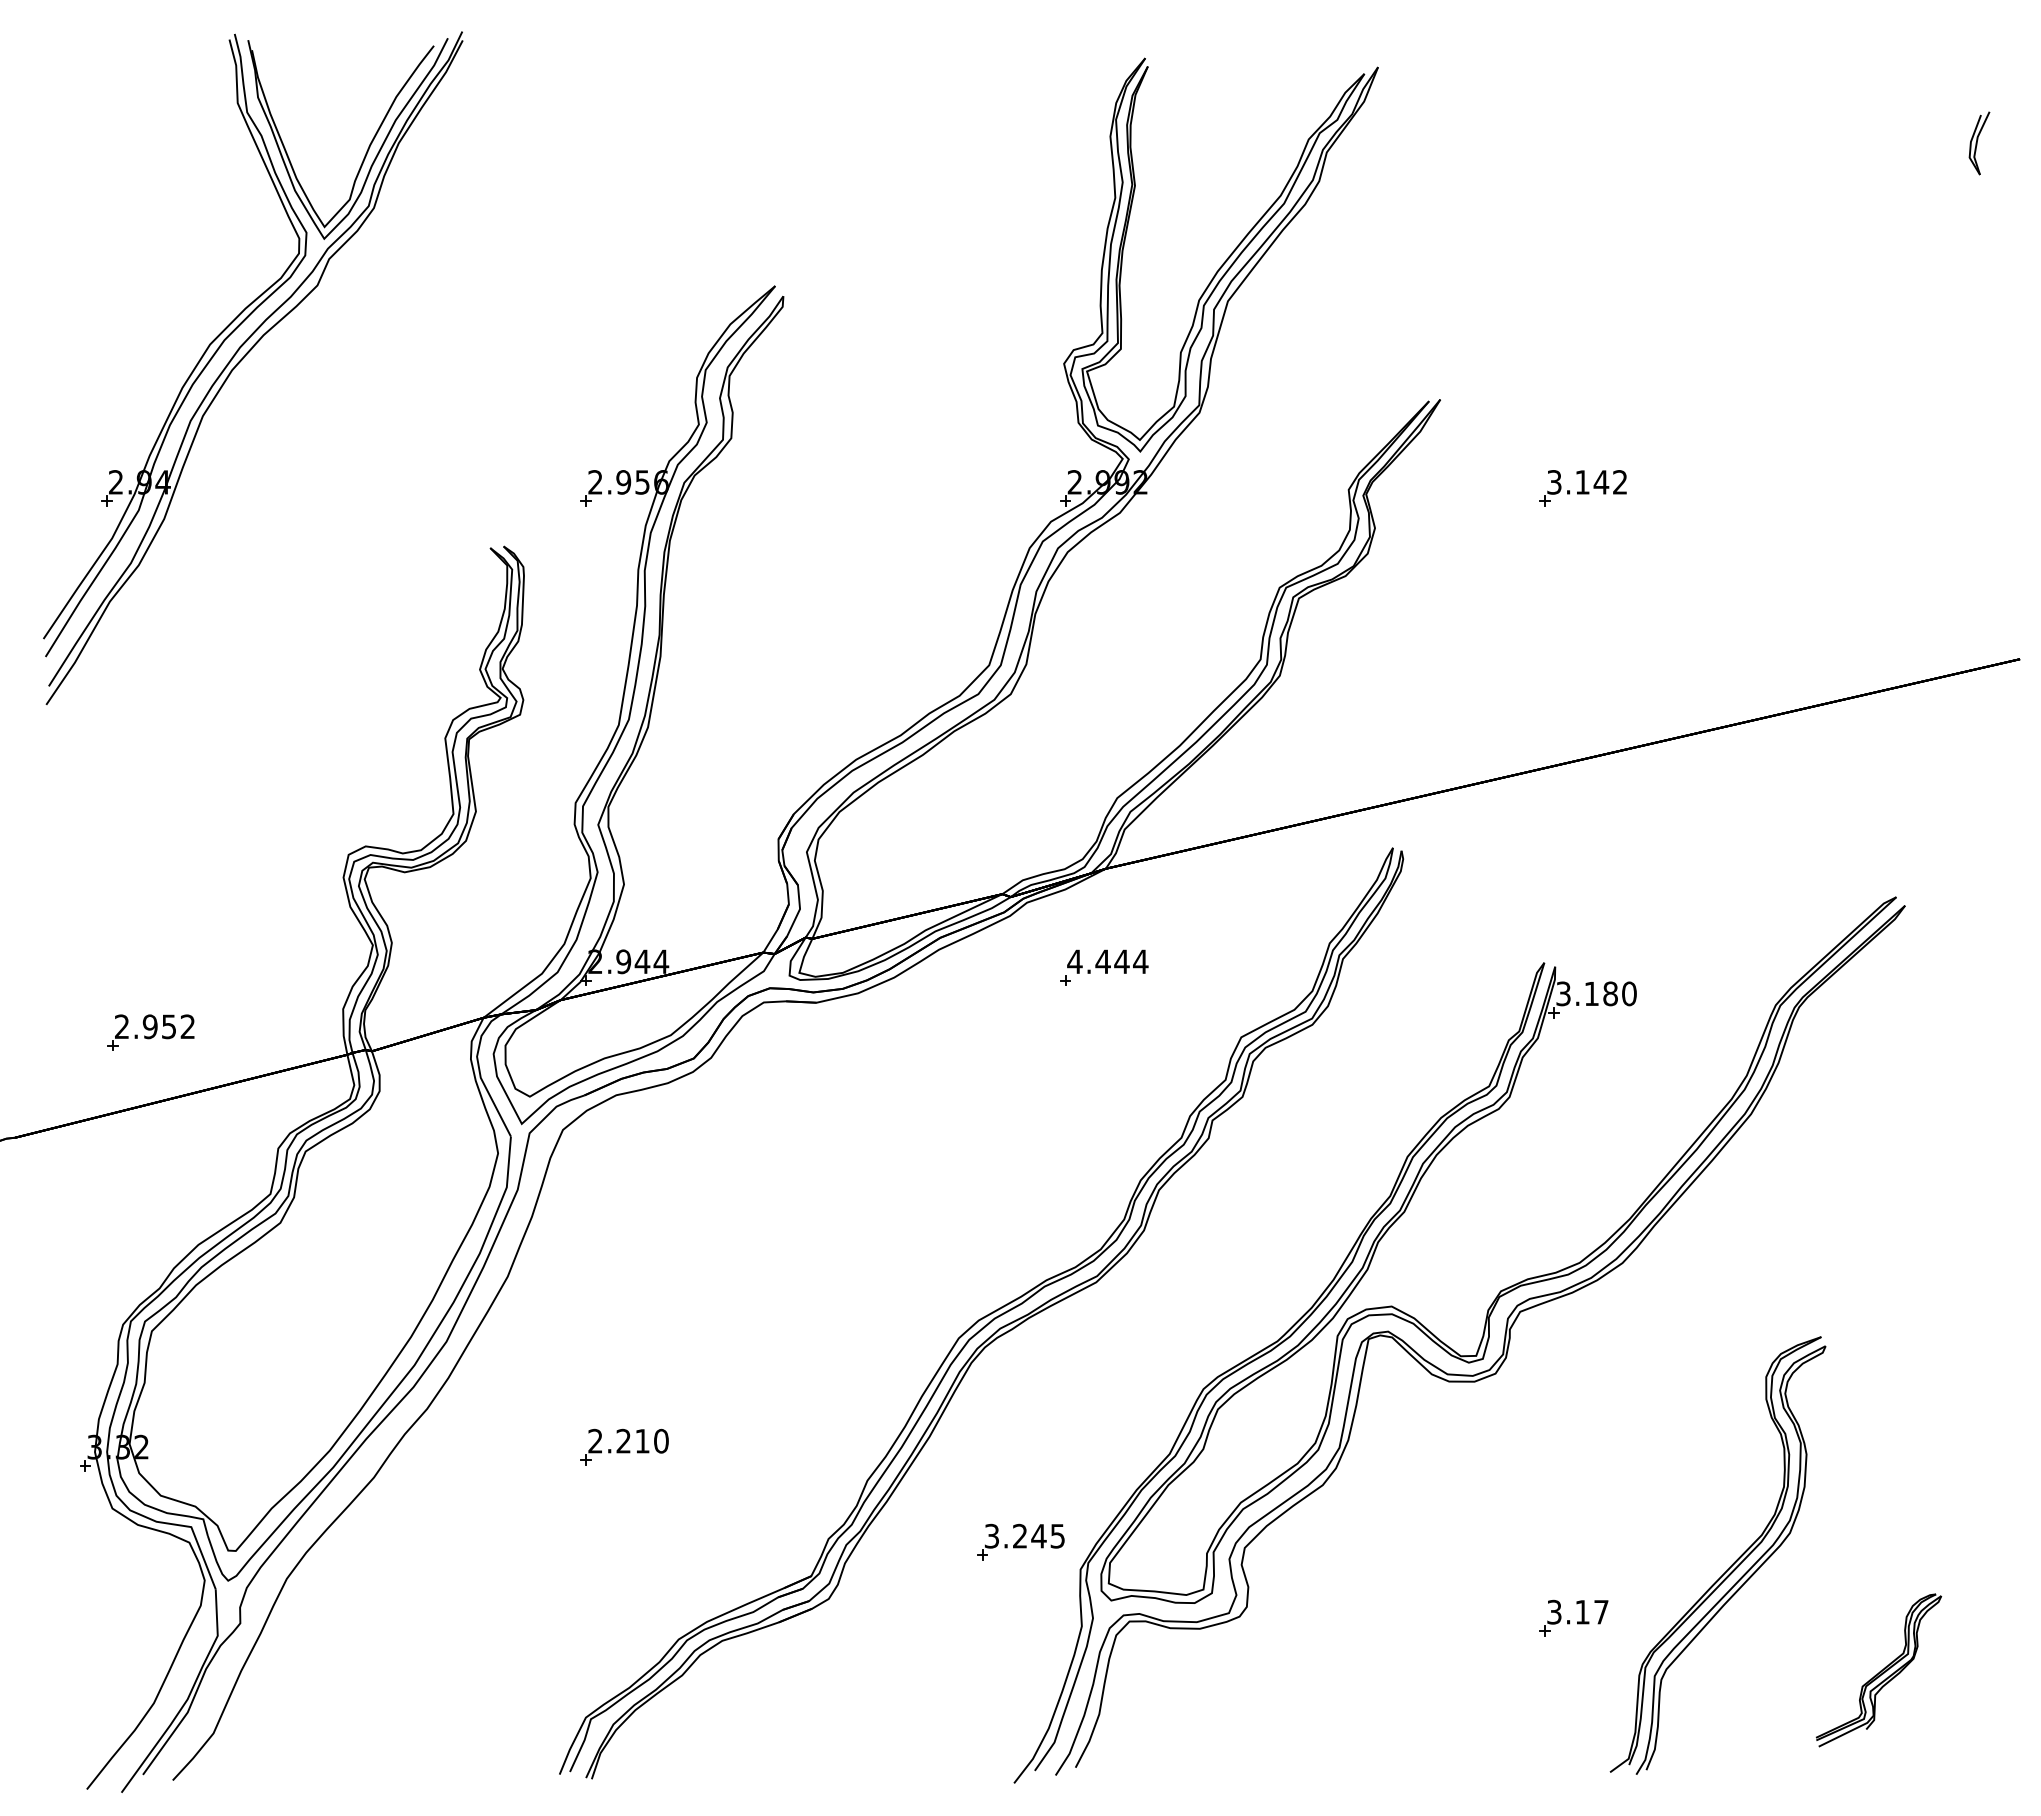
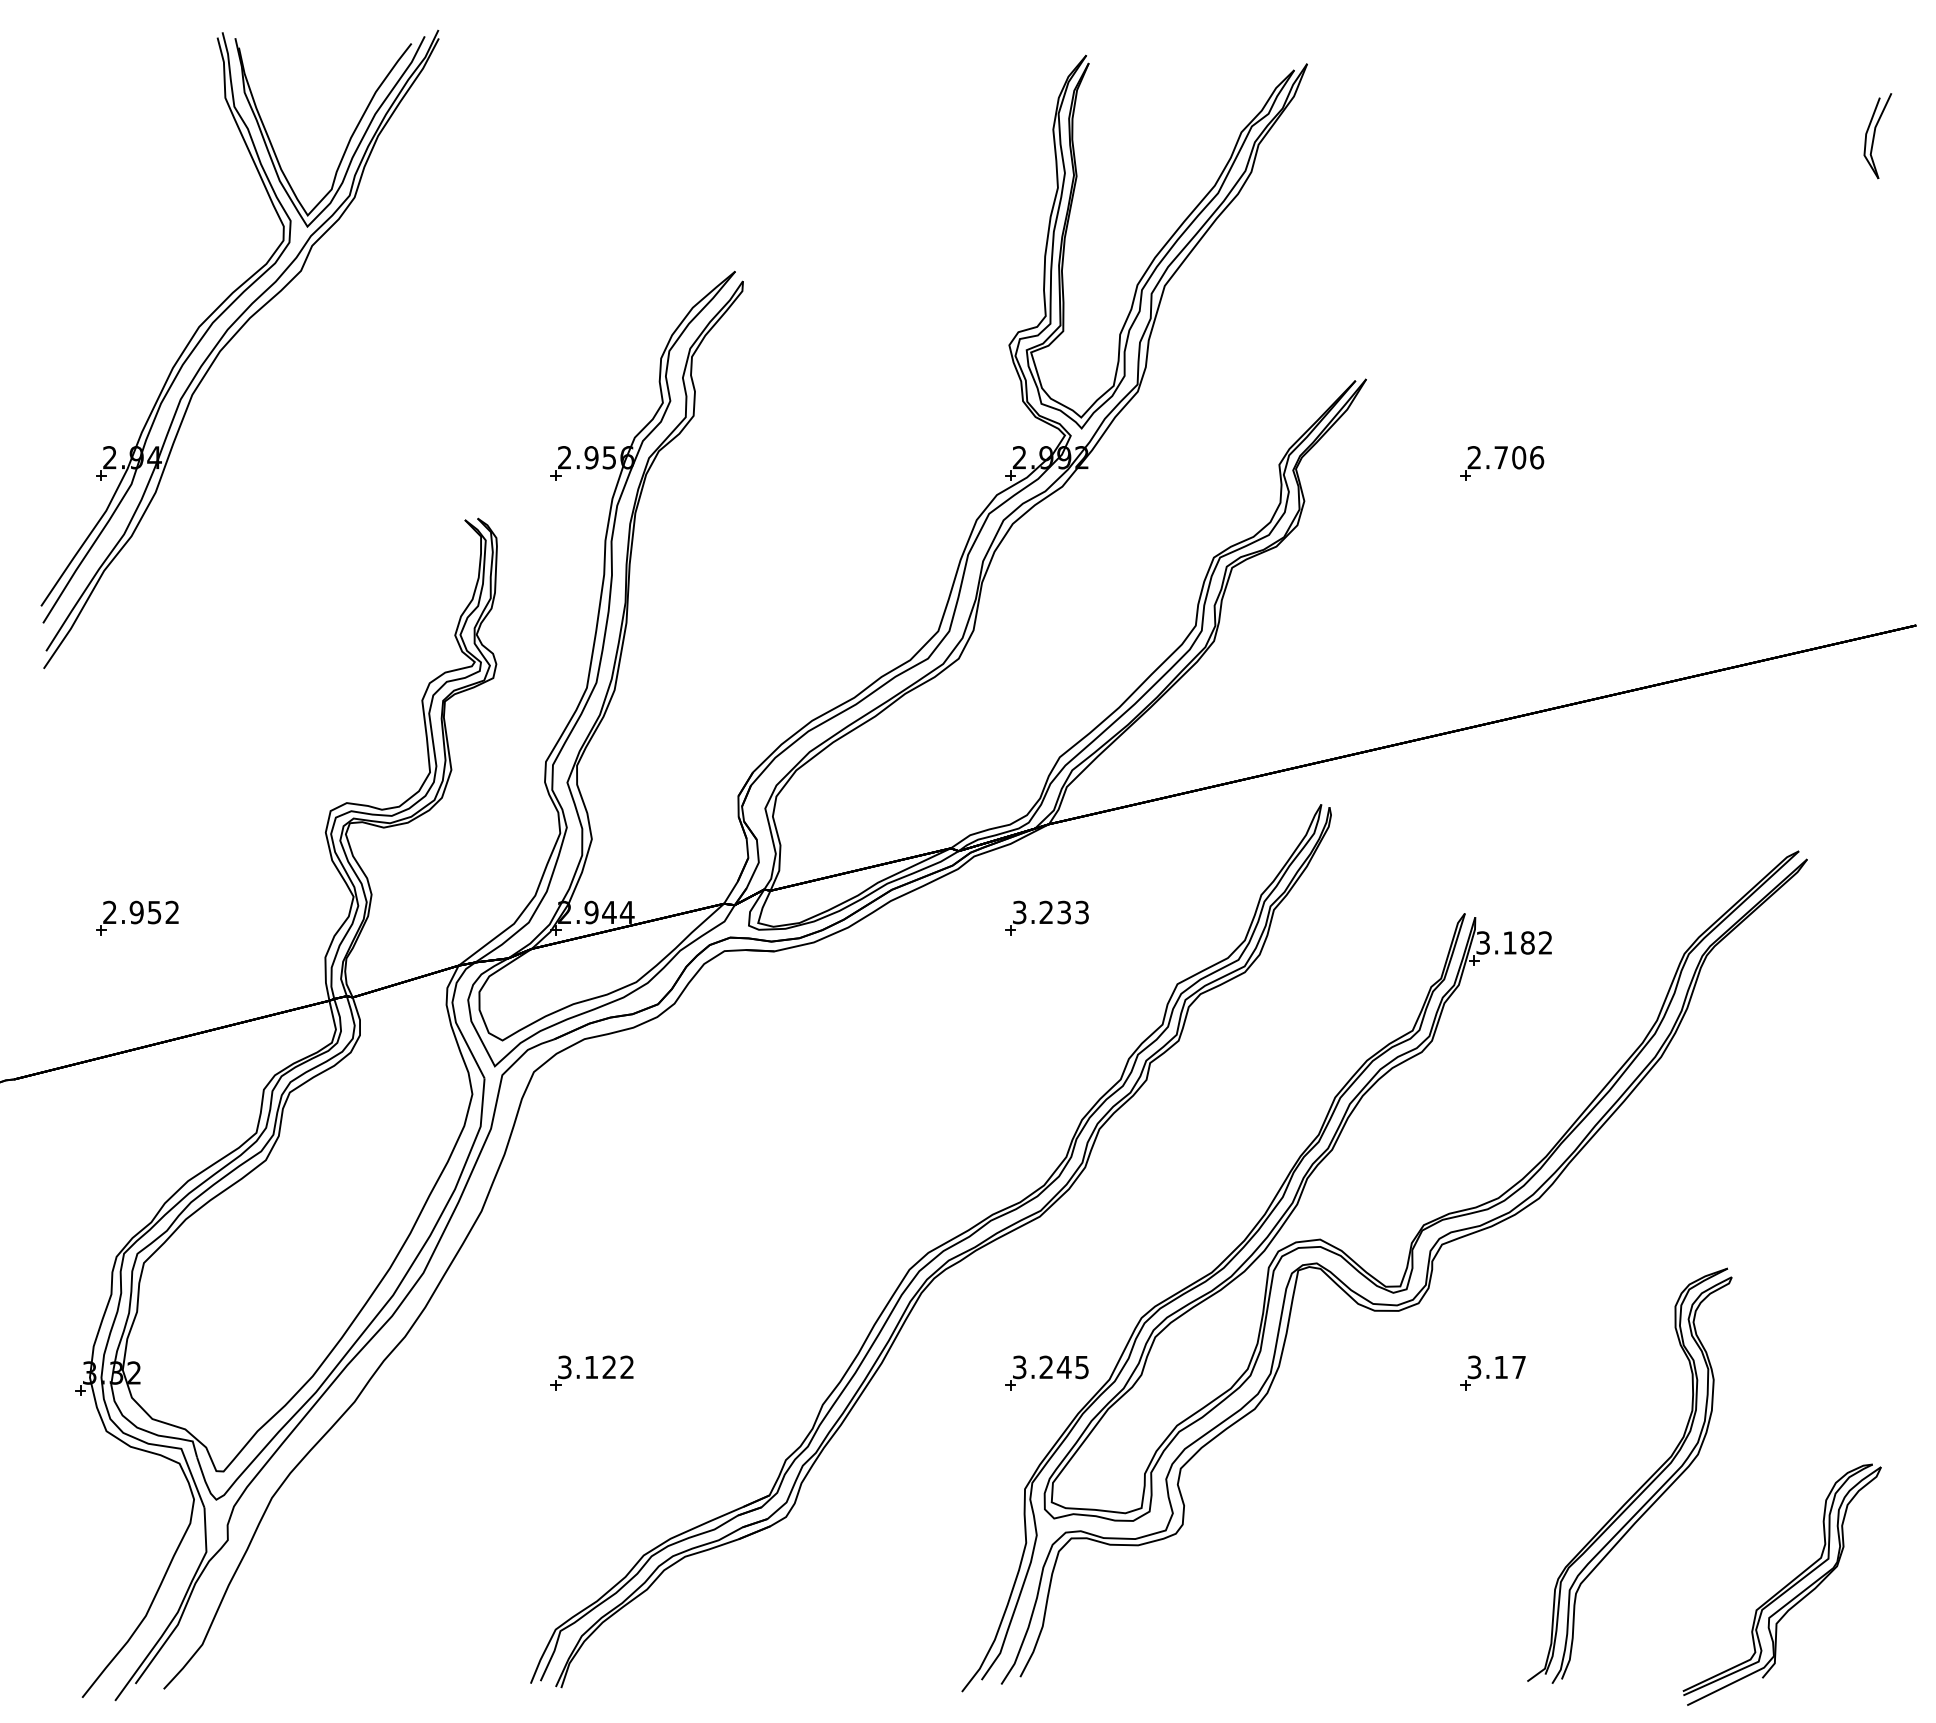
part: (1979, 143) -> (1877, 136), size x1.43
text: (1587, 482) -> (1505, 457), 3.142 -> 2.706
text: (1107, 961) -> (1050, 912), 4.444 -> 3.233
text: (1629, 993) -> (1545, 942), 3.180 -> 3.182
part: (150, 1032) -> (136, 917), moved
text: (628, 1440) -> (596, 1366), 2.210 -> 3.122
part: (1020, 1541) -> (1046, 1372), moved
part: (1573, 1617) -> (1492, 1372), moved
part: (1878, 1670) -> (1781, 1584), size x1.67

